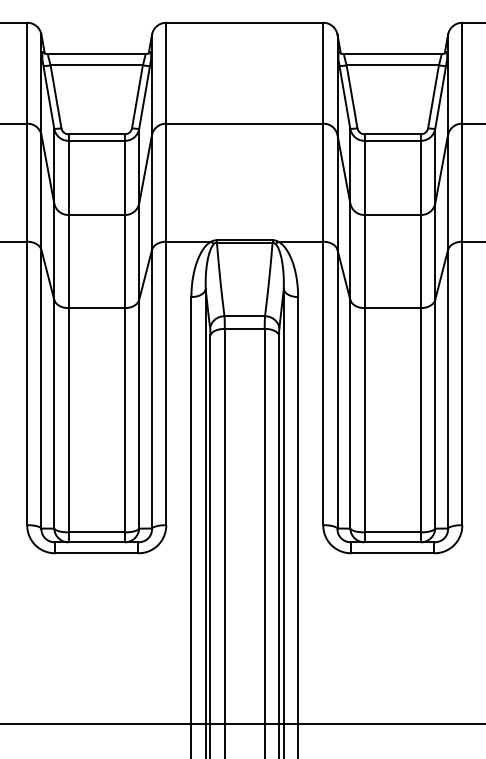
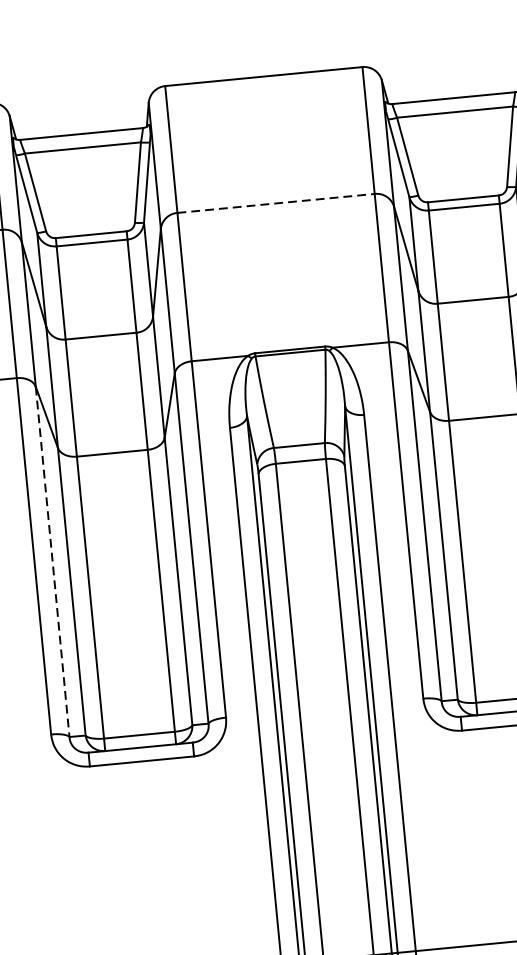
line: (245, 123) -> (276, 203), solid -> dashed
line: (41, 389) -> (52, 562), solid -> dashed

